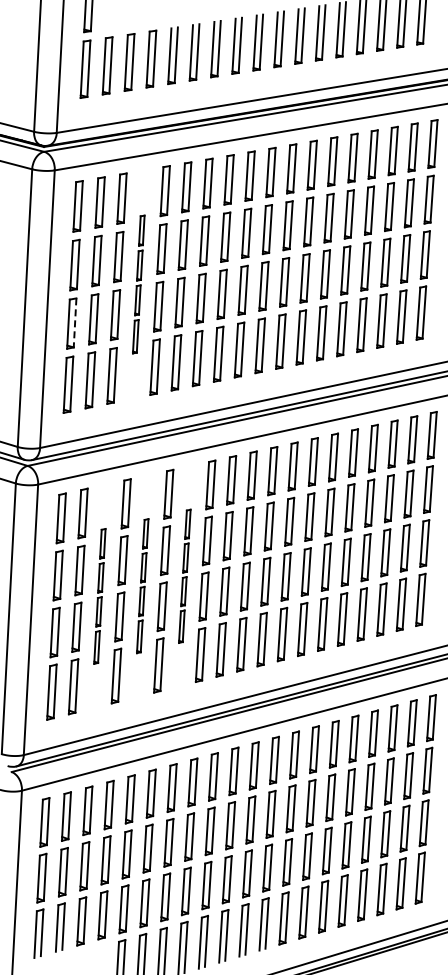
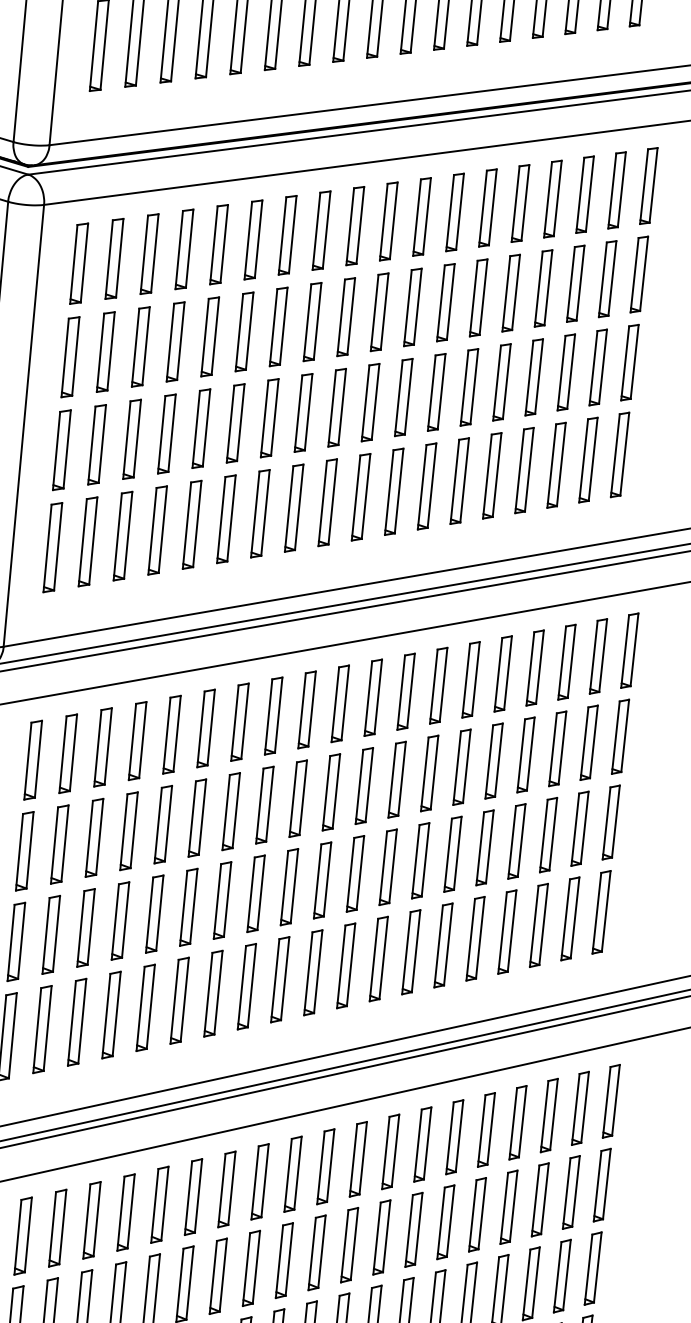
part: (138, 284) -> (170, 391), size x1.67
line: (75, 322) -> (67, 448), dashed -> solid
part: (184, 576) -> (226, 860), size x1.67
part: (142, 585) -> (158, 872), size x1.67
part: (99, 596) -> (89, 887), size x1.67

